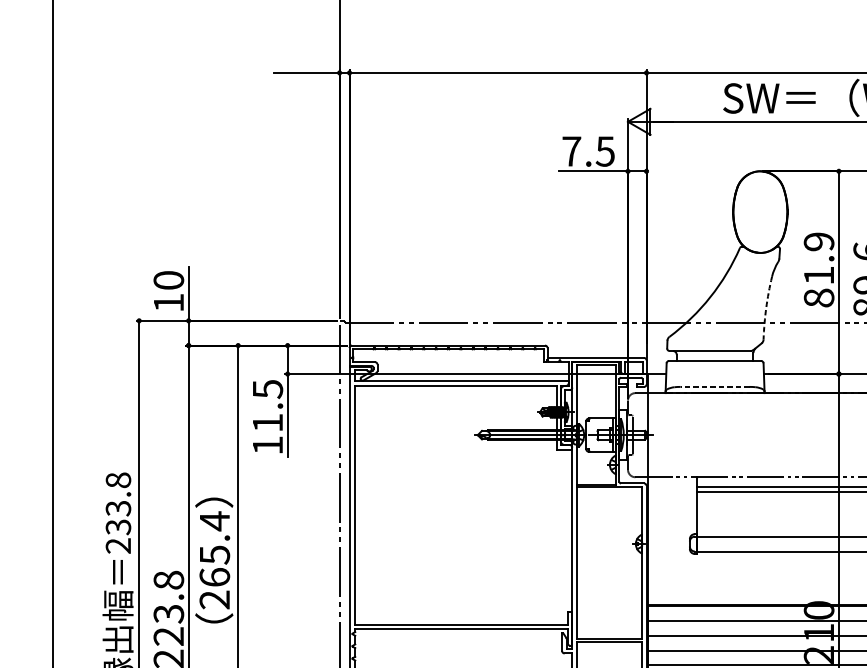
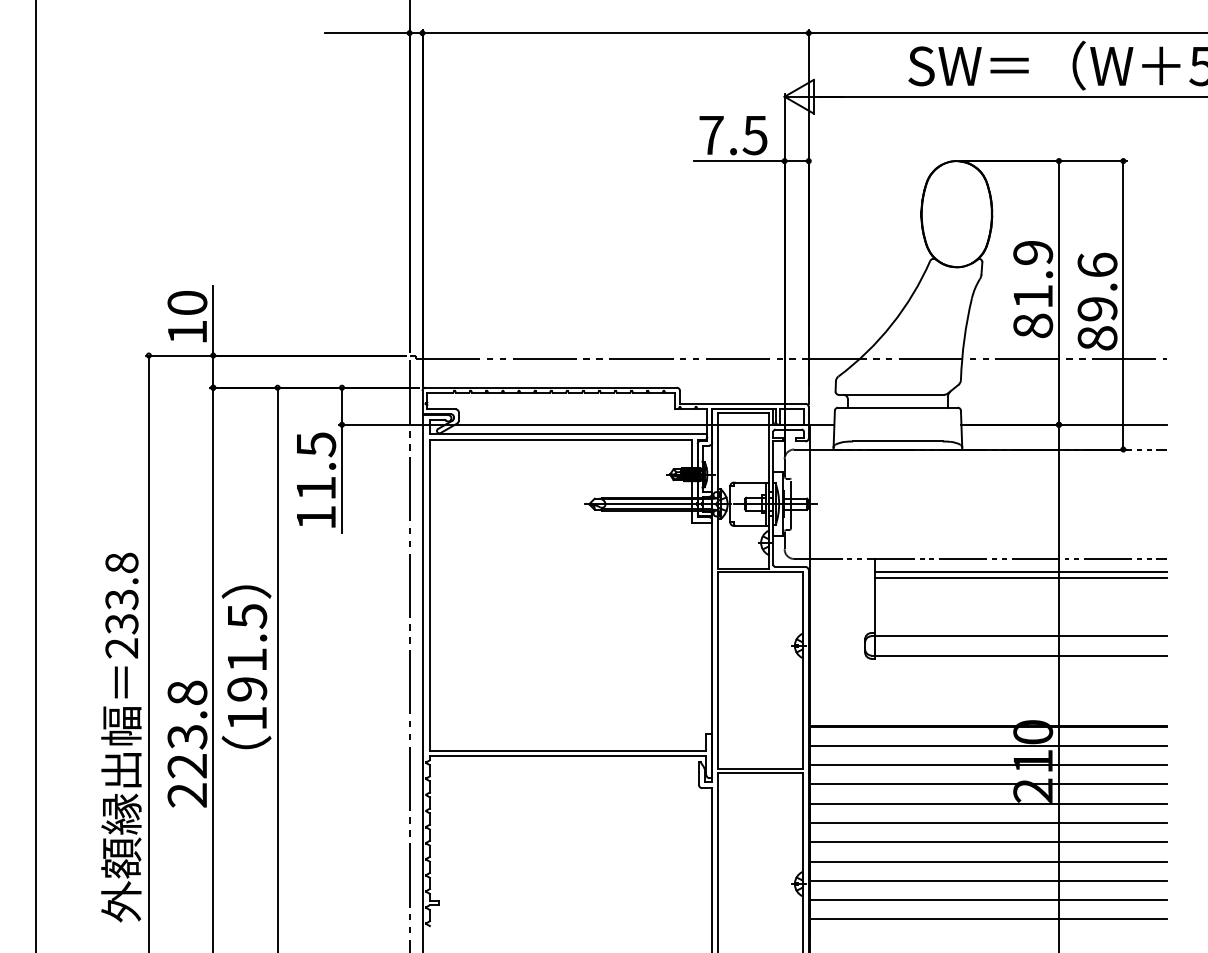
arc: (766, 307) -> (964, 338), dashed -> solid
line: (714, 386) -> (897, 441), dashed -> solid
text: (215, 559) -> (247, 666), 265.4 -> 191.5

